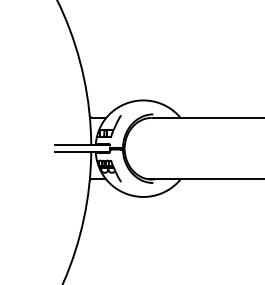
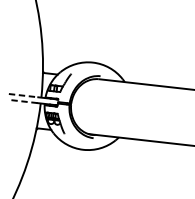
line: (72, 145) -> (24, 96), solid -> dashed
line: (71, 151) -> (22, 101), solid -> dashed

